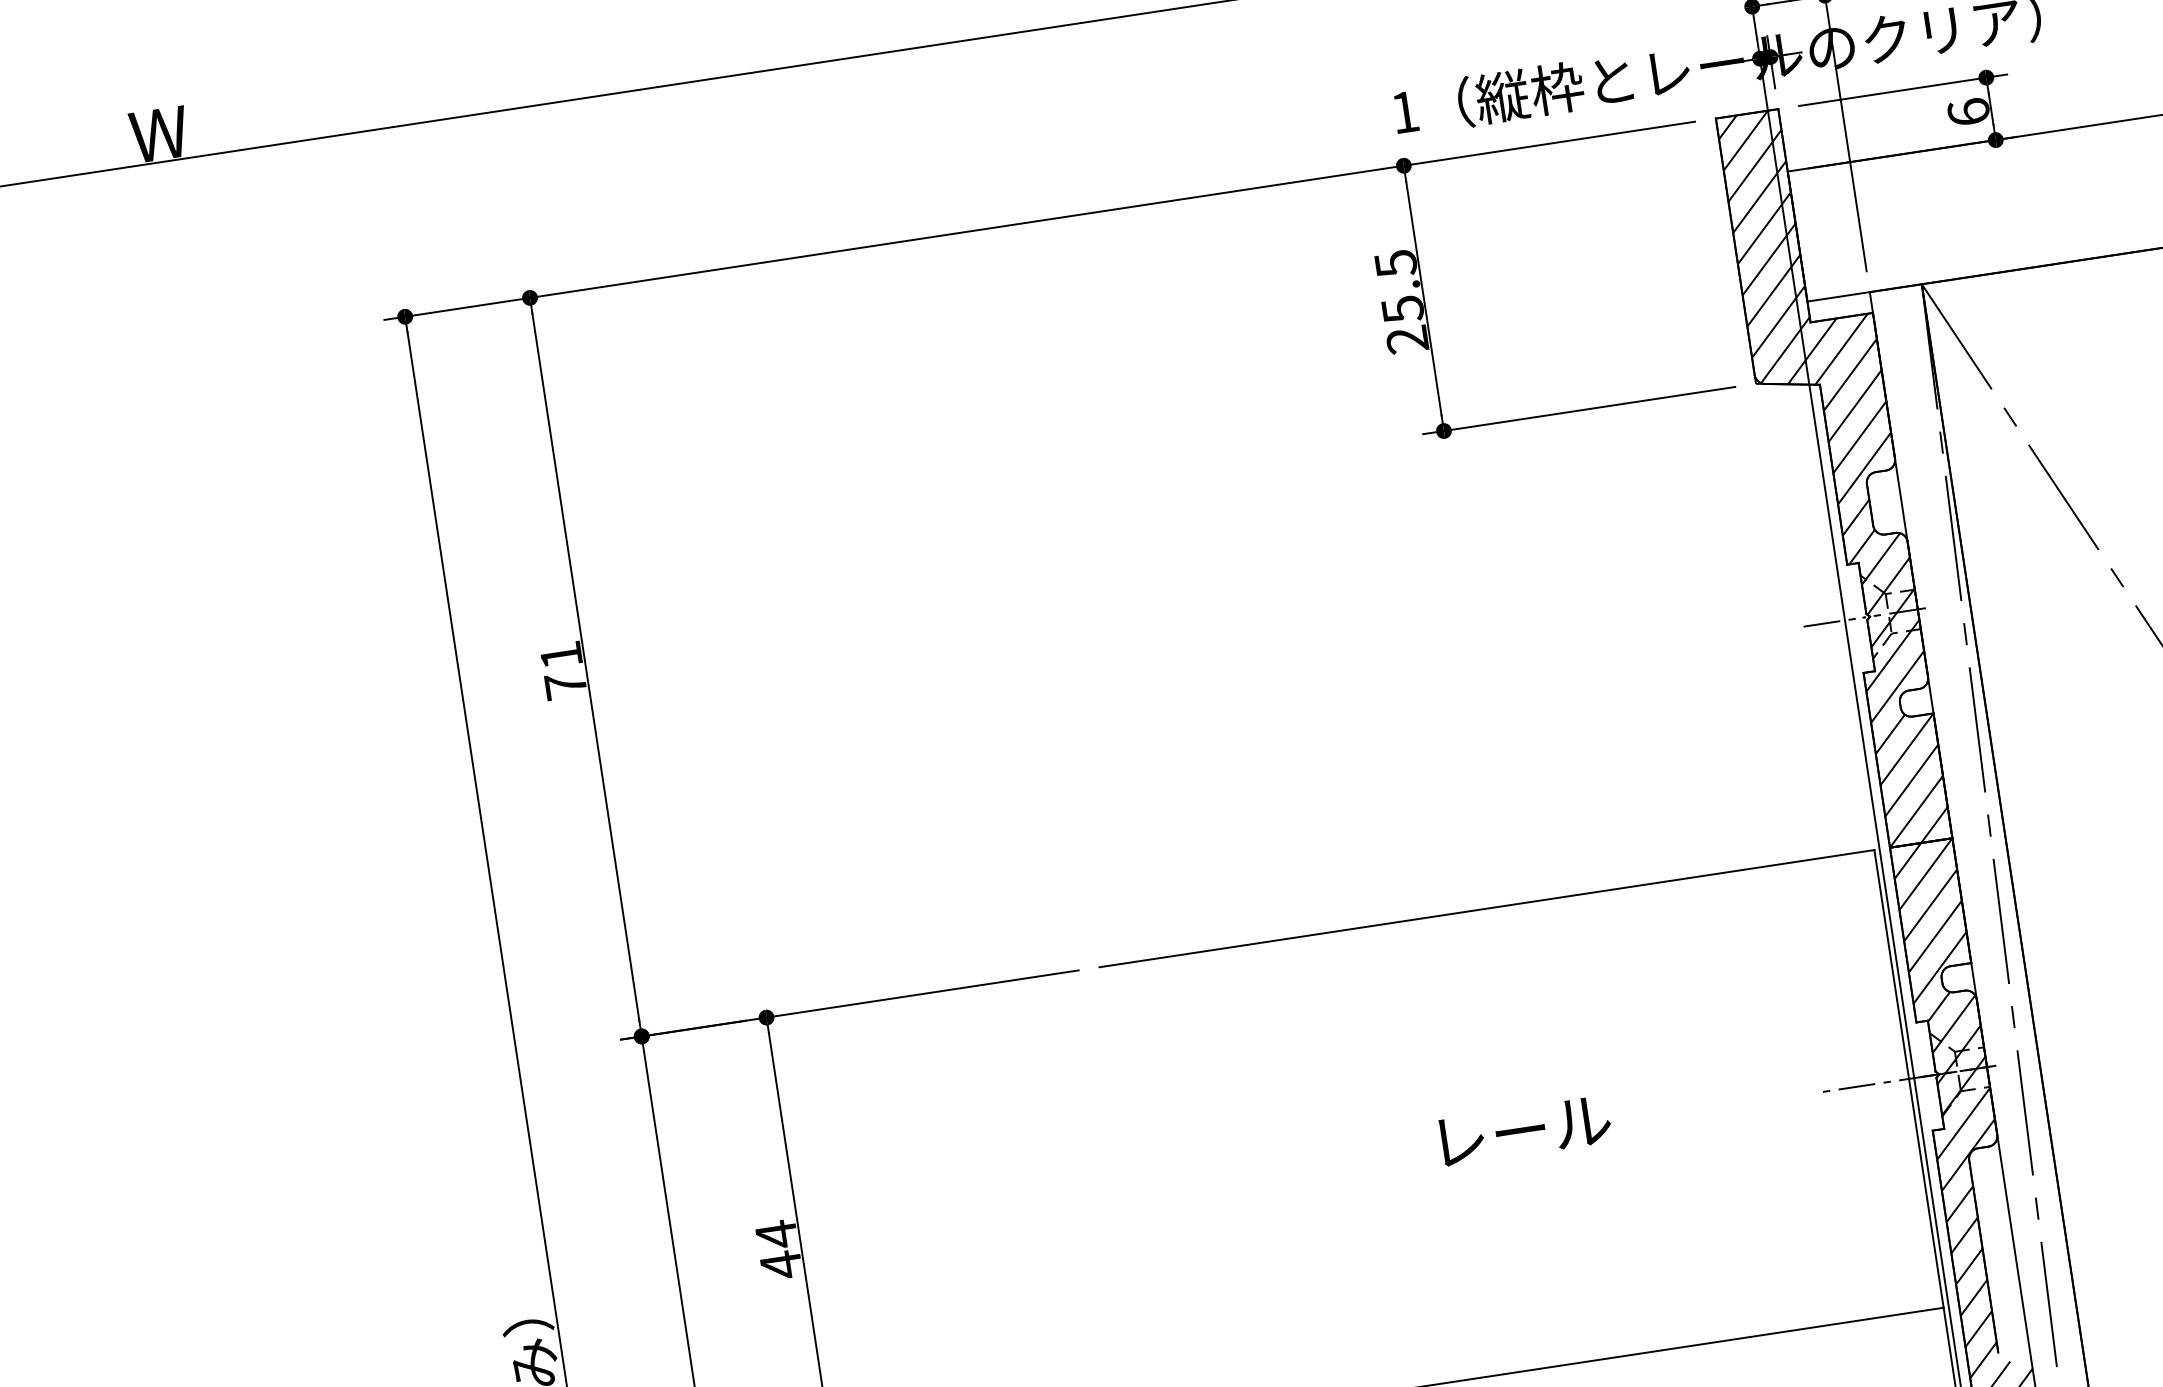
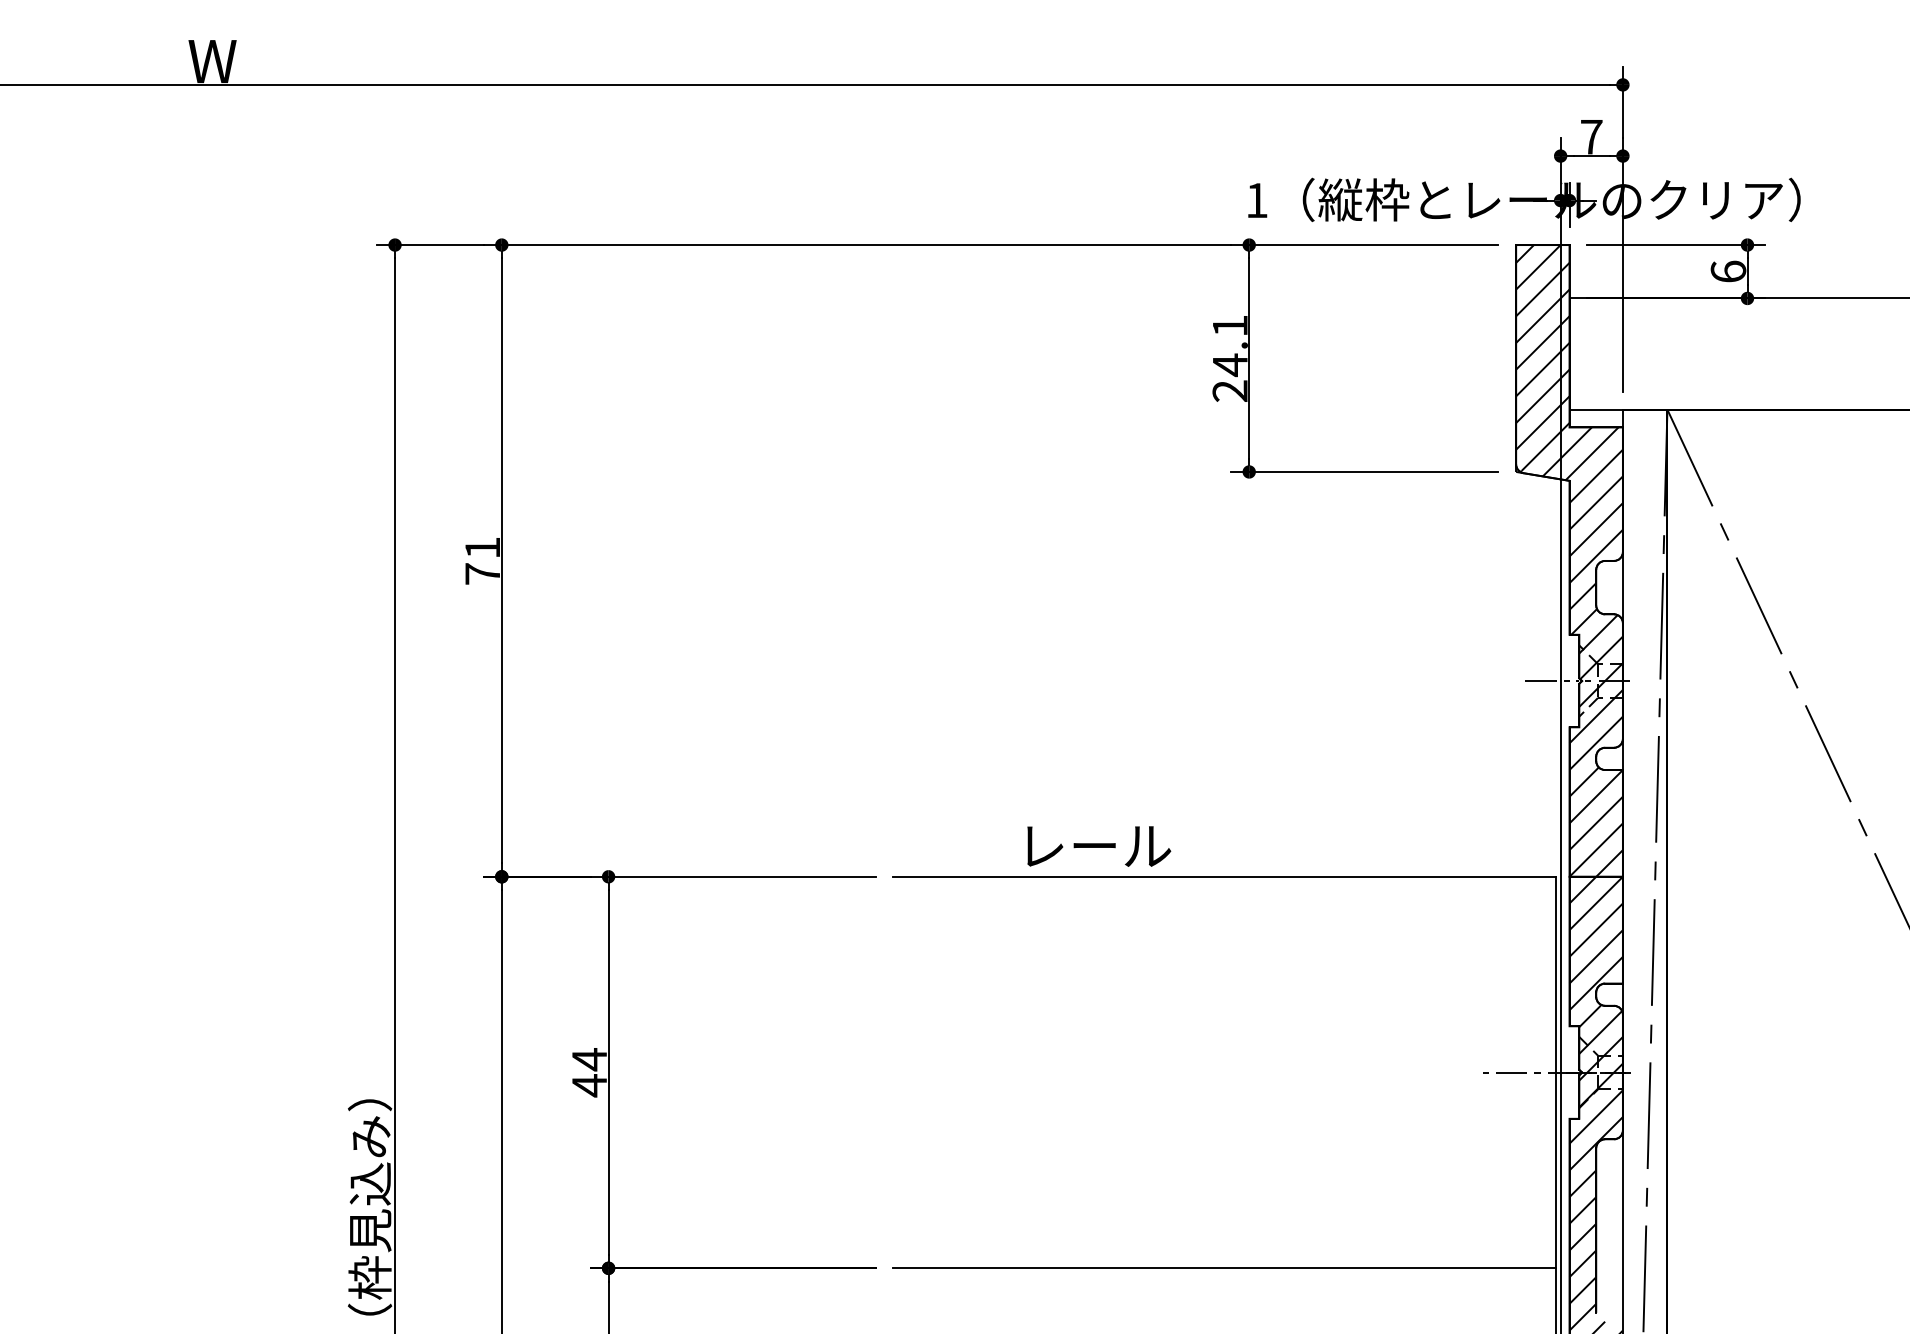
text: (1399, 287) -> (1230, 346), 25.5 -> 24.1
text: (1526, 1130) -> (1099, 846), moved

